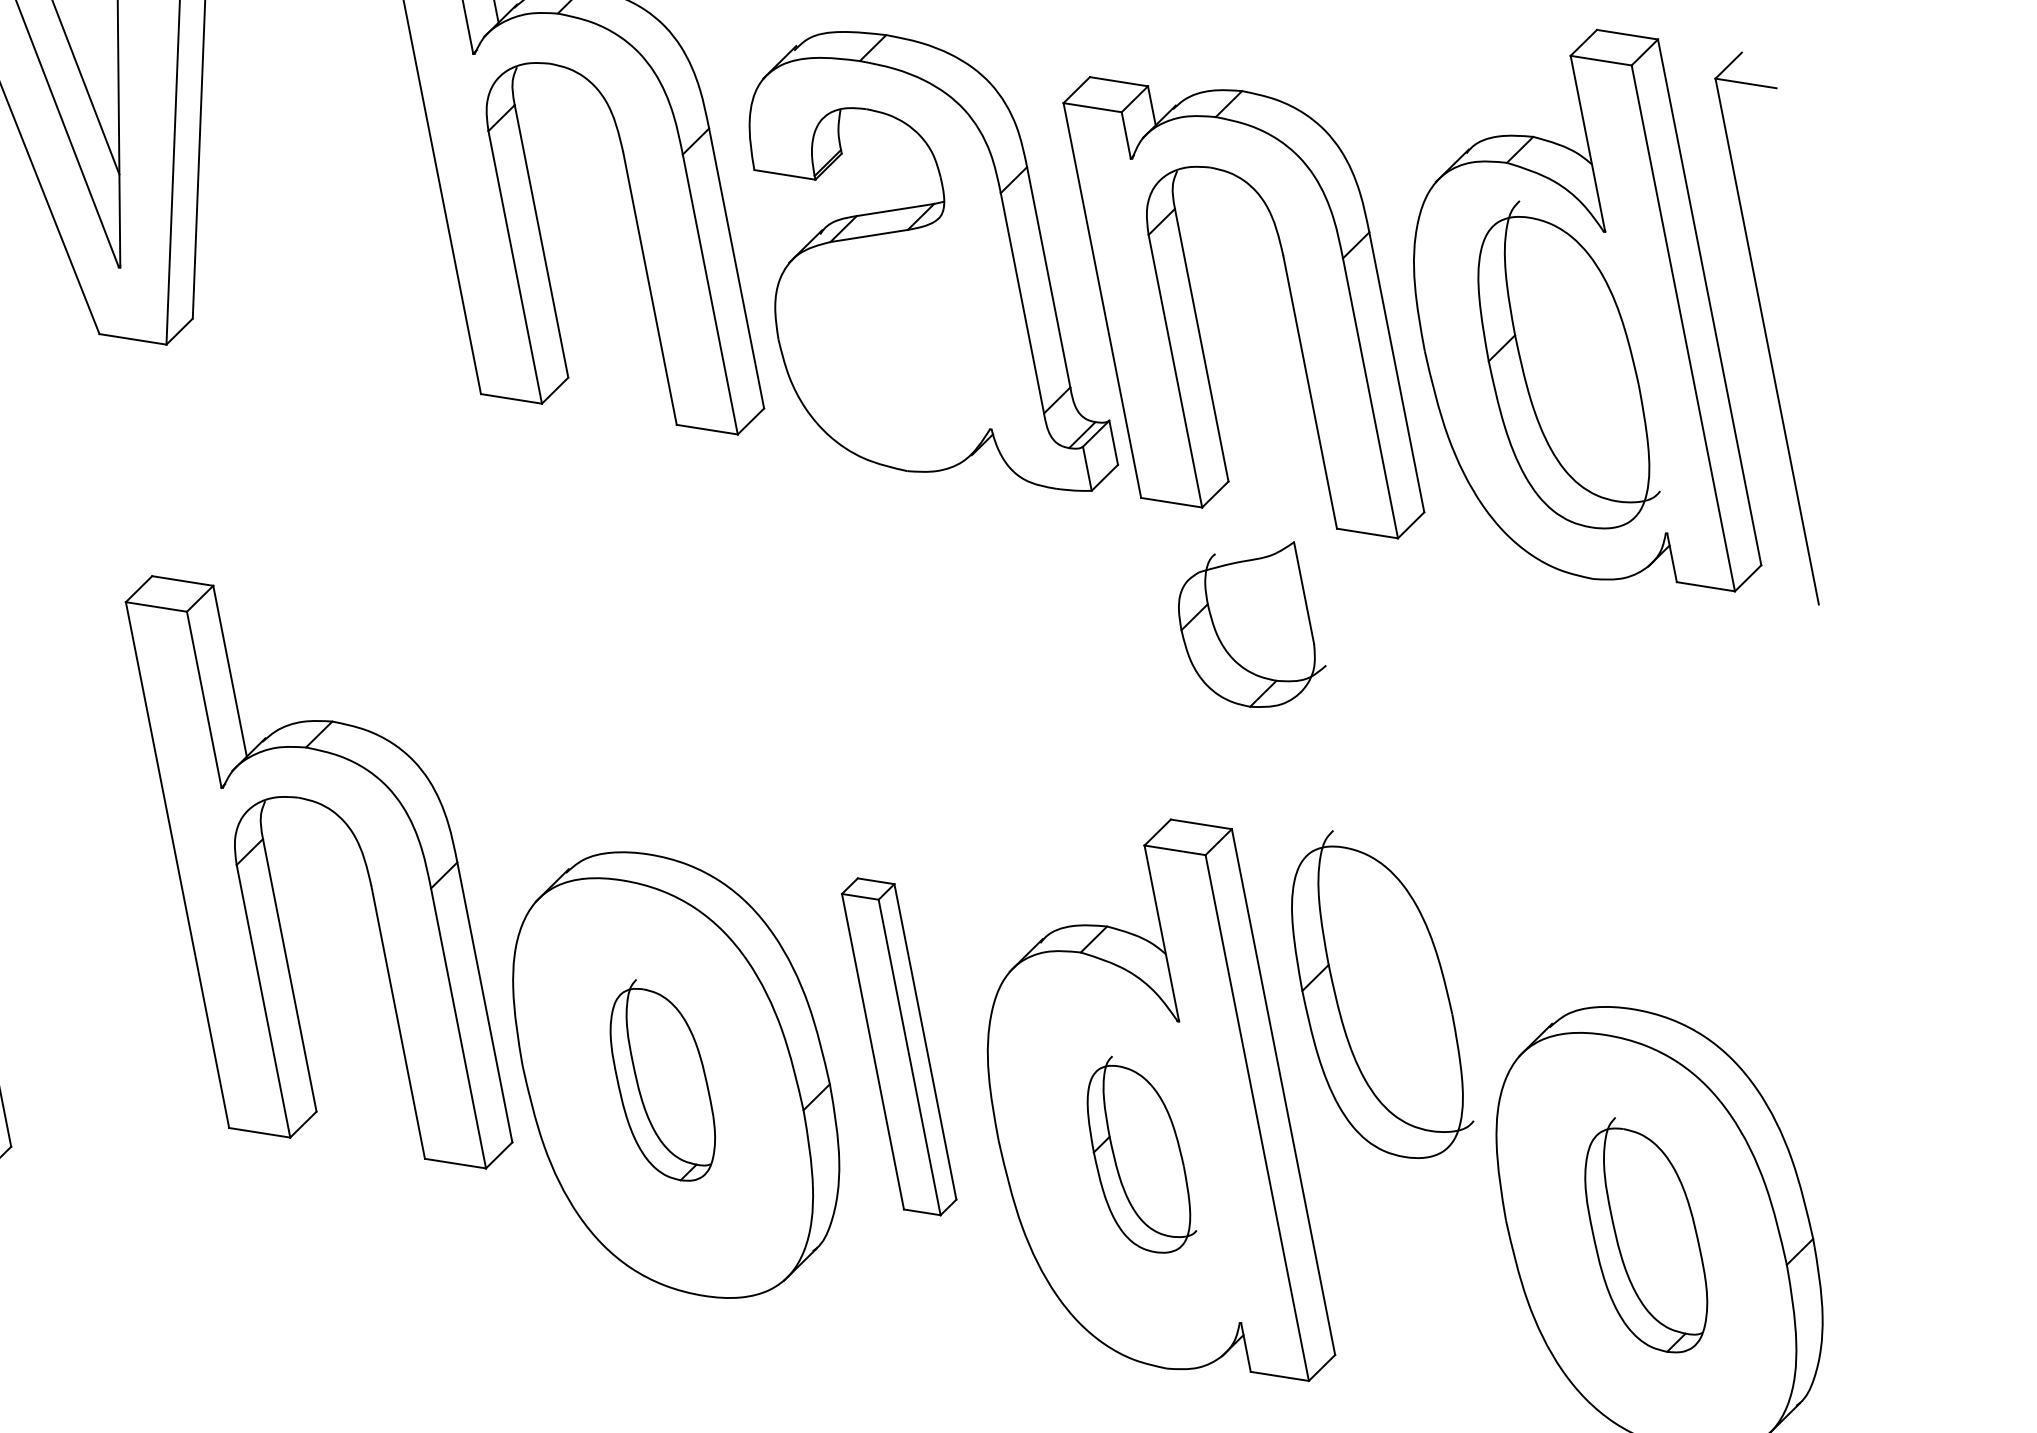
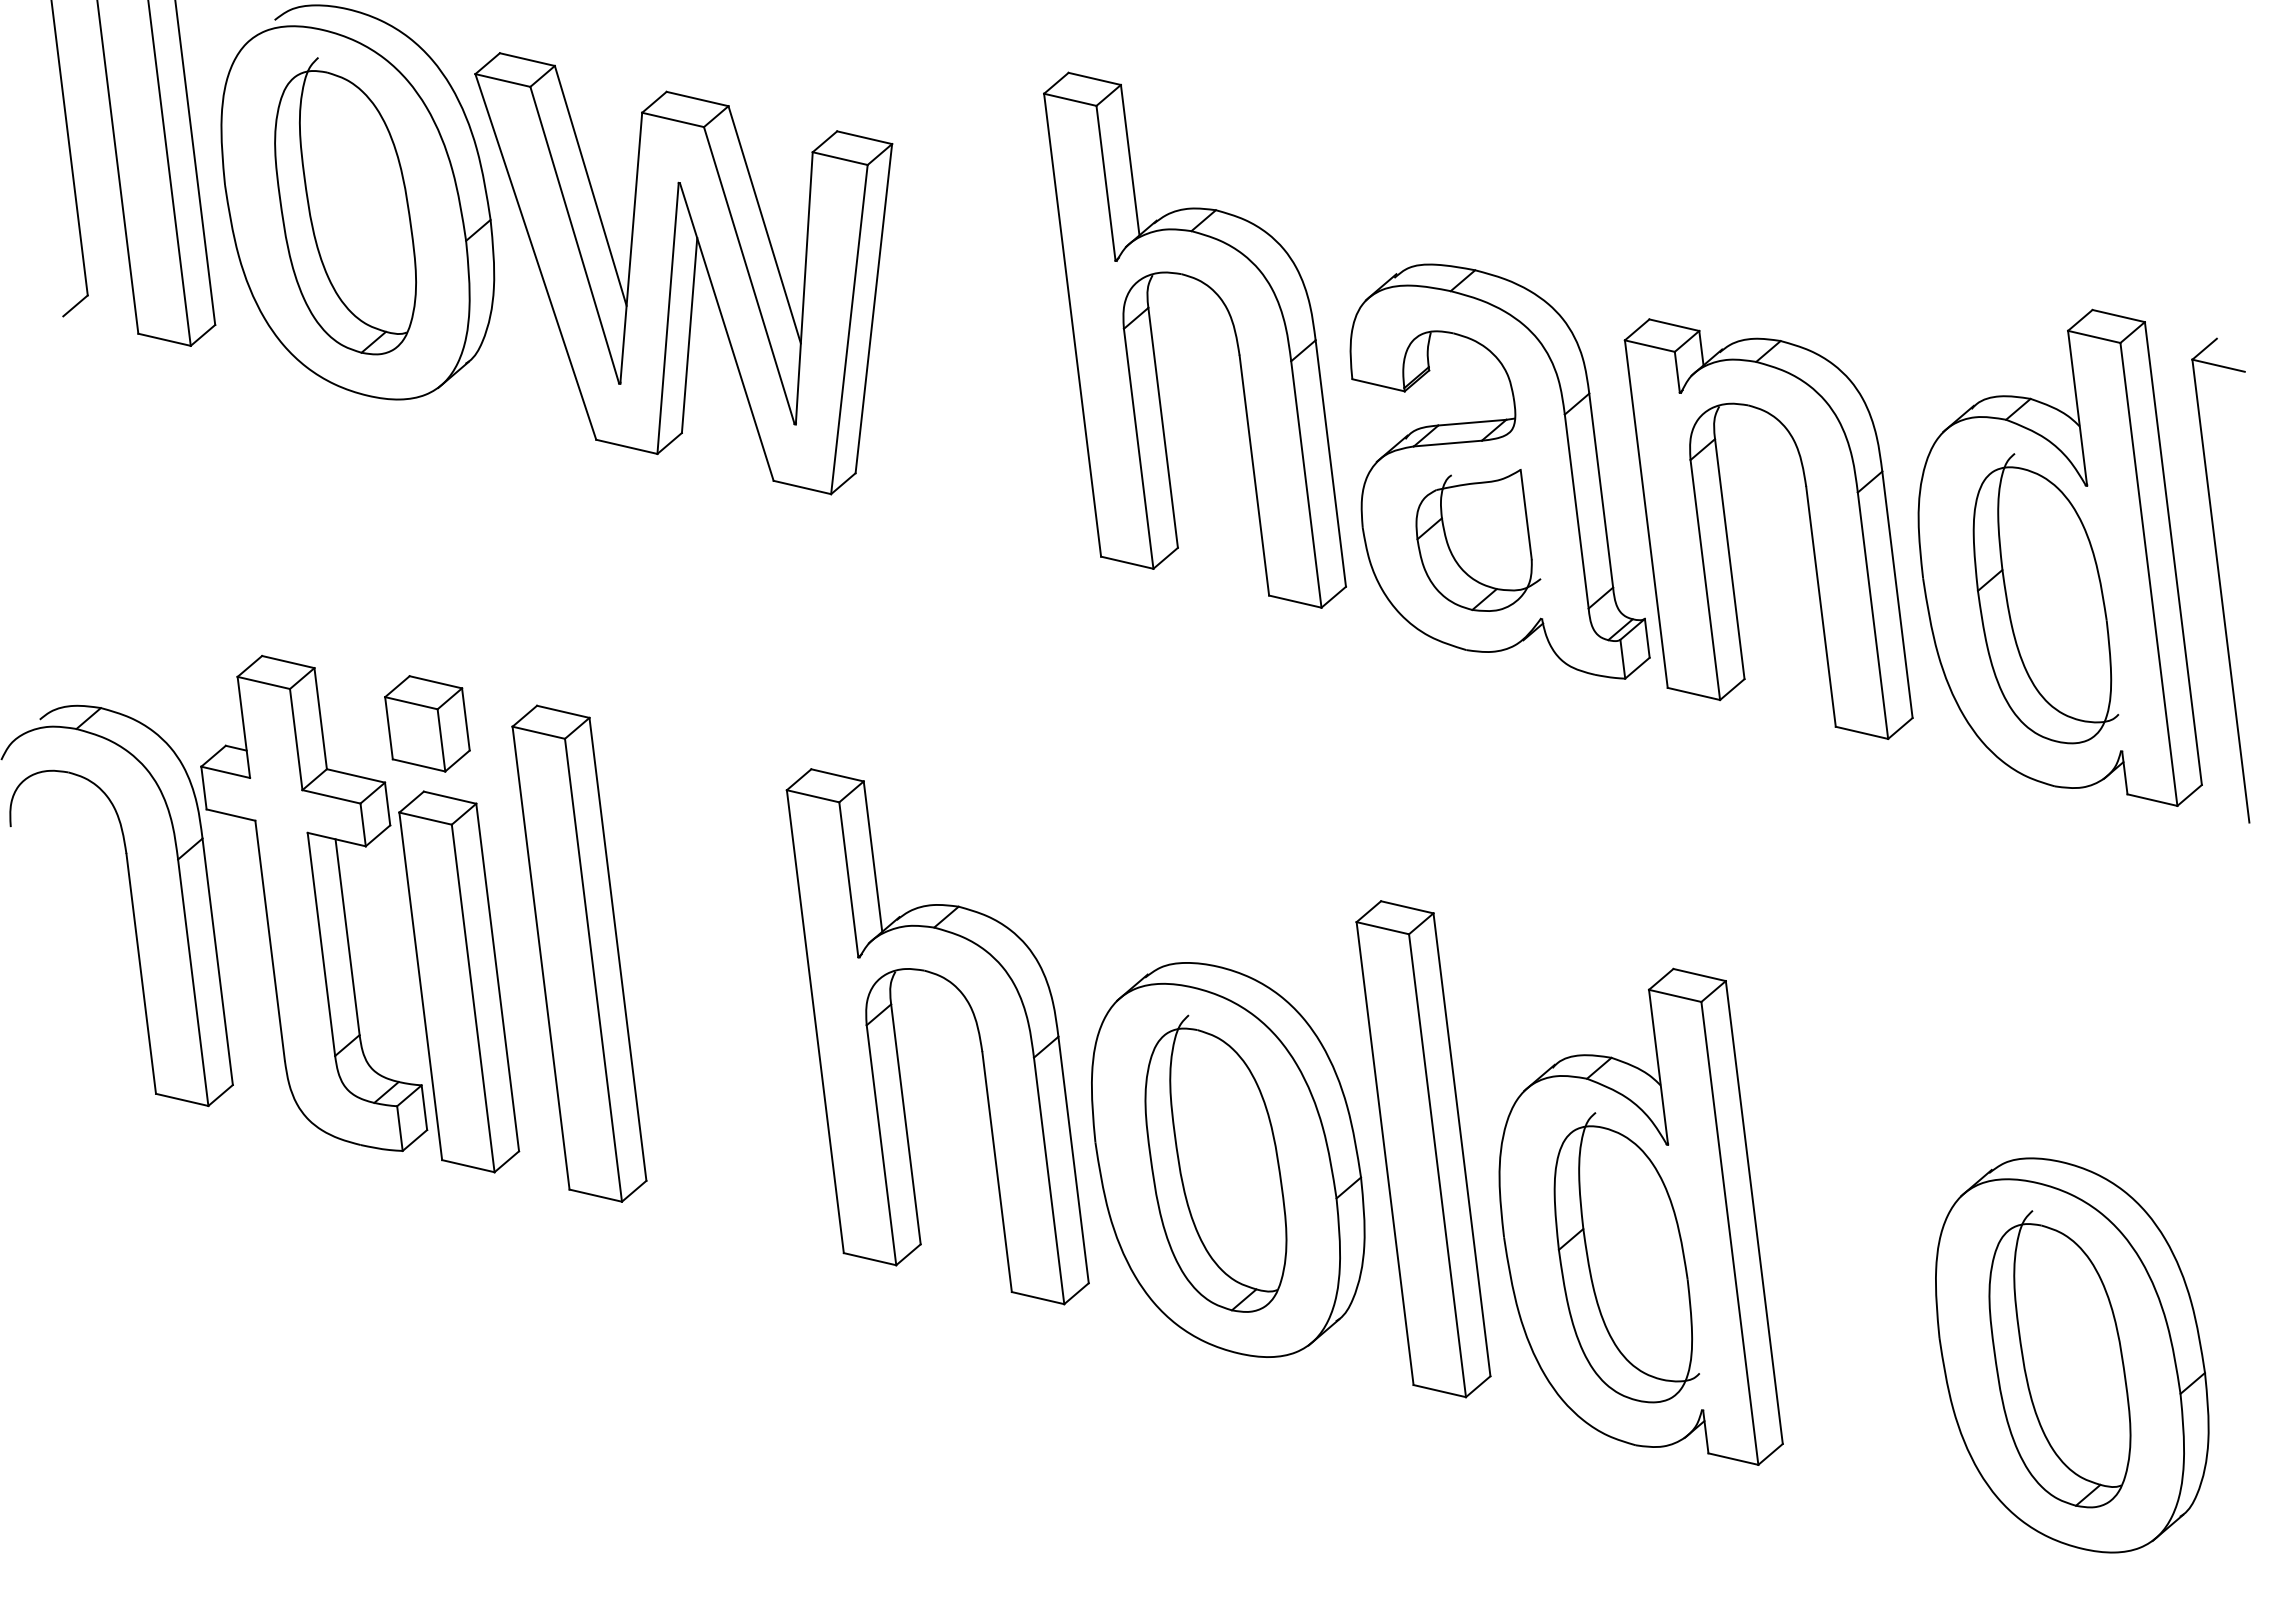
part: (1251, 626) -> (1478, 540), moved
part: (362, 858) -> (976, 1027), moved
part: (1380, 994) -> (1844, 1133), removed
part: (899, 1047) -> (1423, 1149), size x1.67
part: (661, 1080) -> (1215, 1163), size x1.67
part: (1140, 1154) -> (1626, 1257), size x1.67
part: (1645, 1235) -> (2059, 1359), size x1.43

